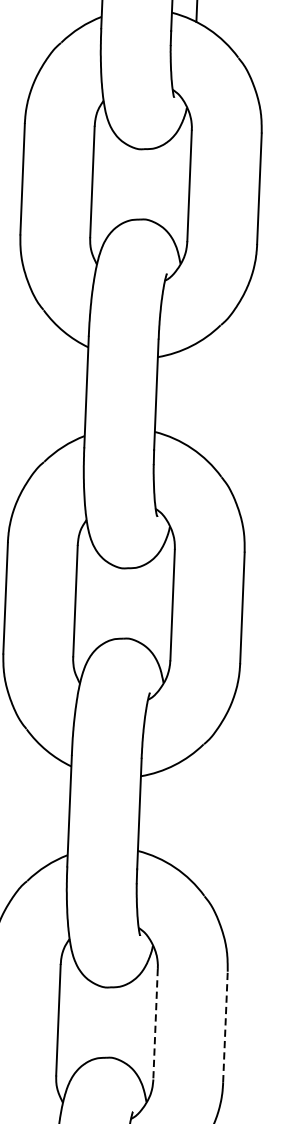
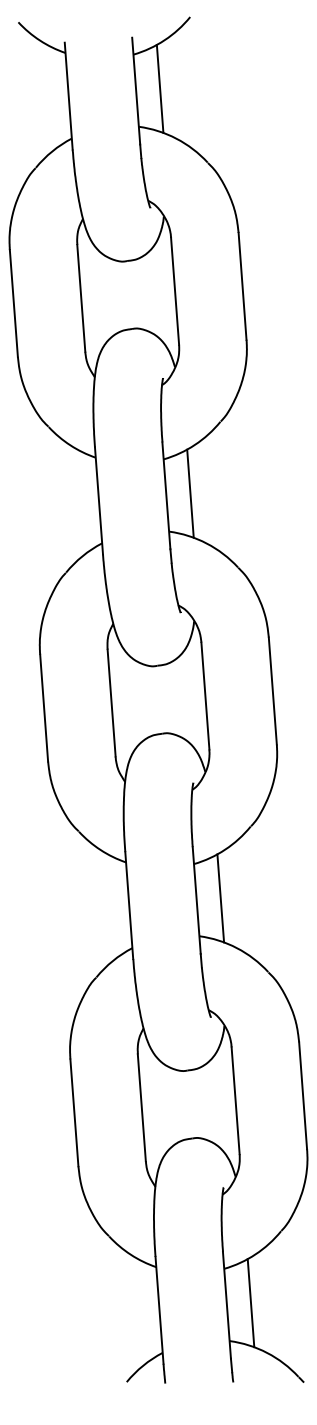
line: (181, 395) -> (190, 493), added
line: (164, 814) -> (220, 898), added
line: (155, 1023) -> (235, 1100), dashed -> solid
line: (225, 1026) -> (303, 1095), dashed -> solid

